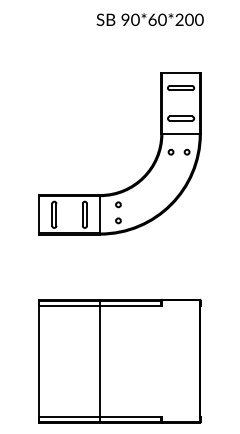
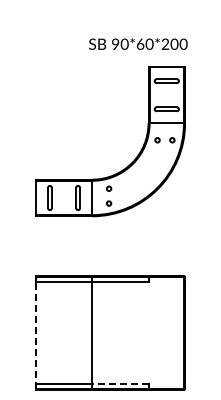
text: (150, 19) -> (138, 43), moved
line: (38, 360) -> (35, 332), solid -> dashed
line: (129, 417) -> (119, 384), solid -> dashed

